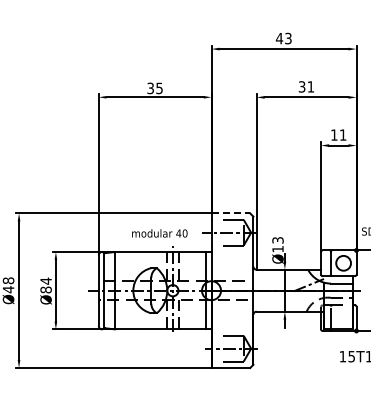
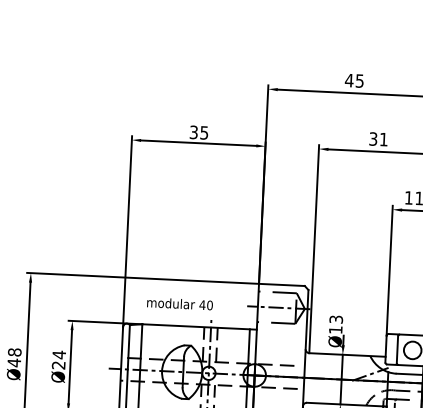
text: (288, 37) -> (360, 79), 43 -> 45
line: (231, 213) -> (282, 285), dashed -> solid
text: (159, 233) -> (179, 304), moved
text: (45, 289) -> (58, 364), Ø84 -> Ø24

